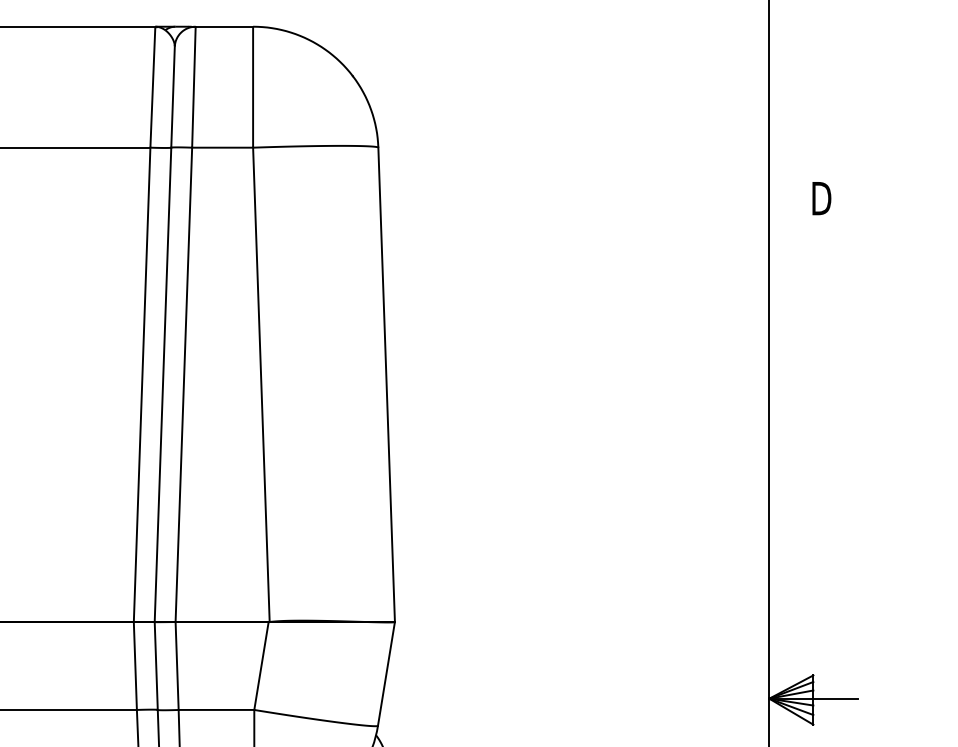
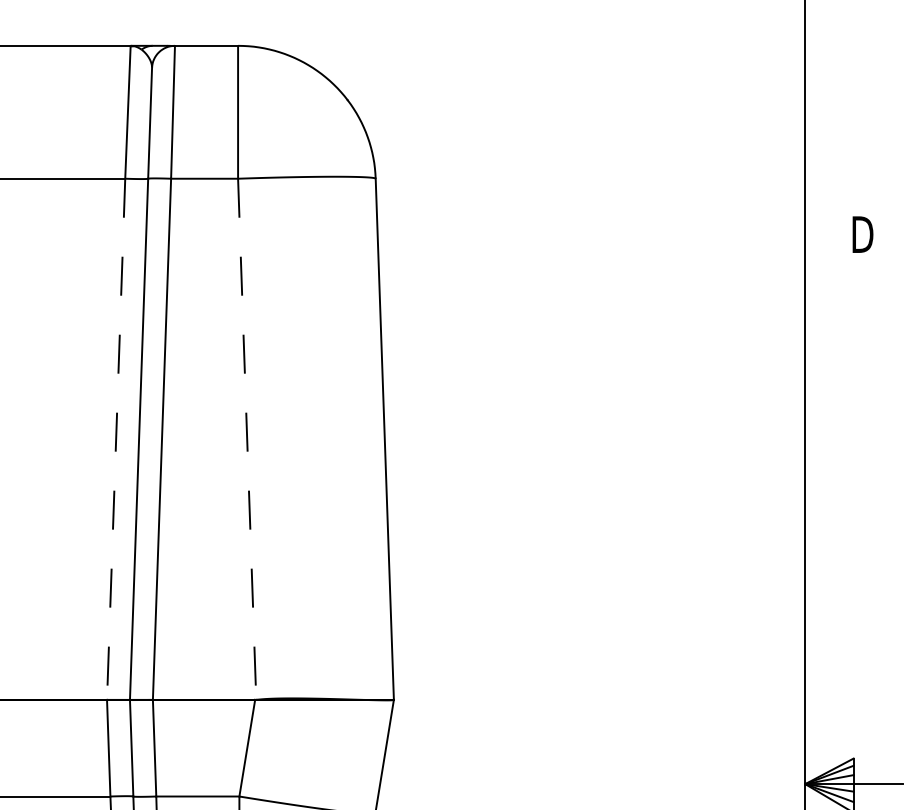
line: (142, 385) -> (116, 440), solid -> dashed
line: (261, 385) -> (247, 440), solid -> dashed

